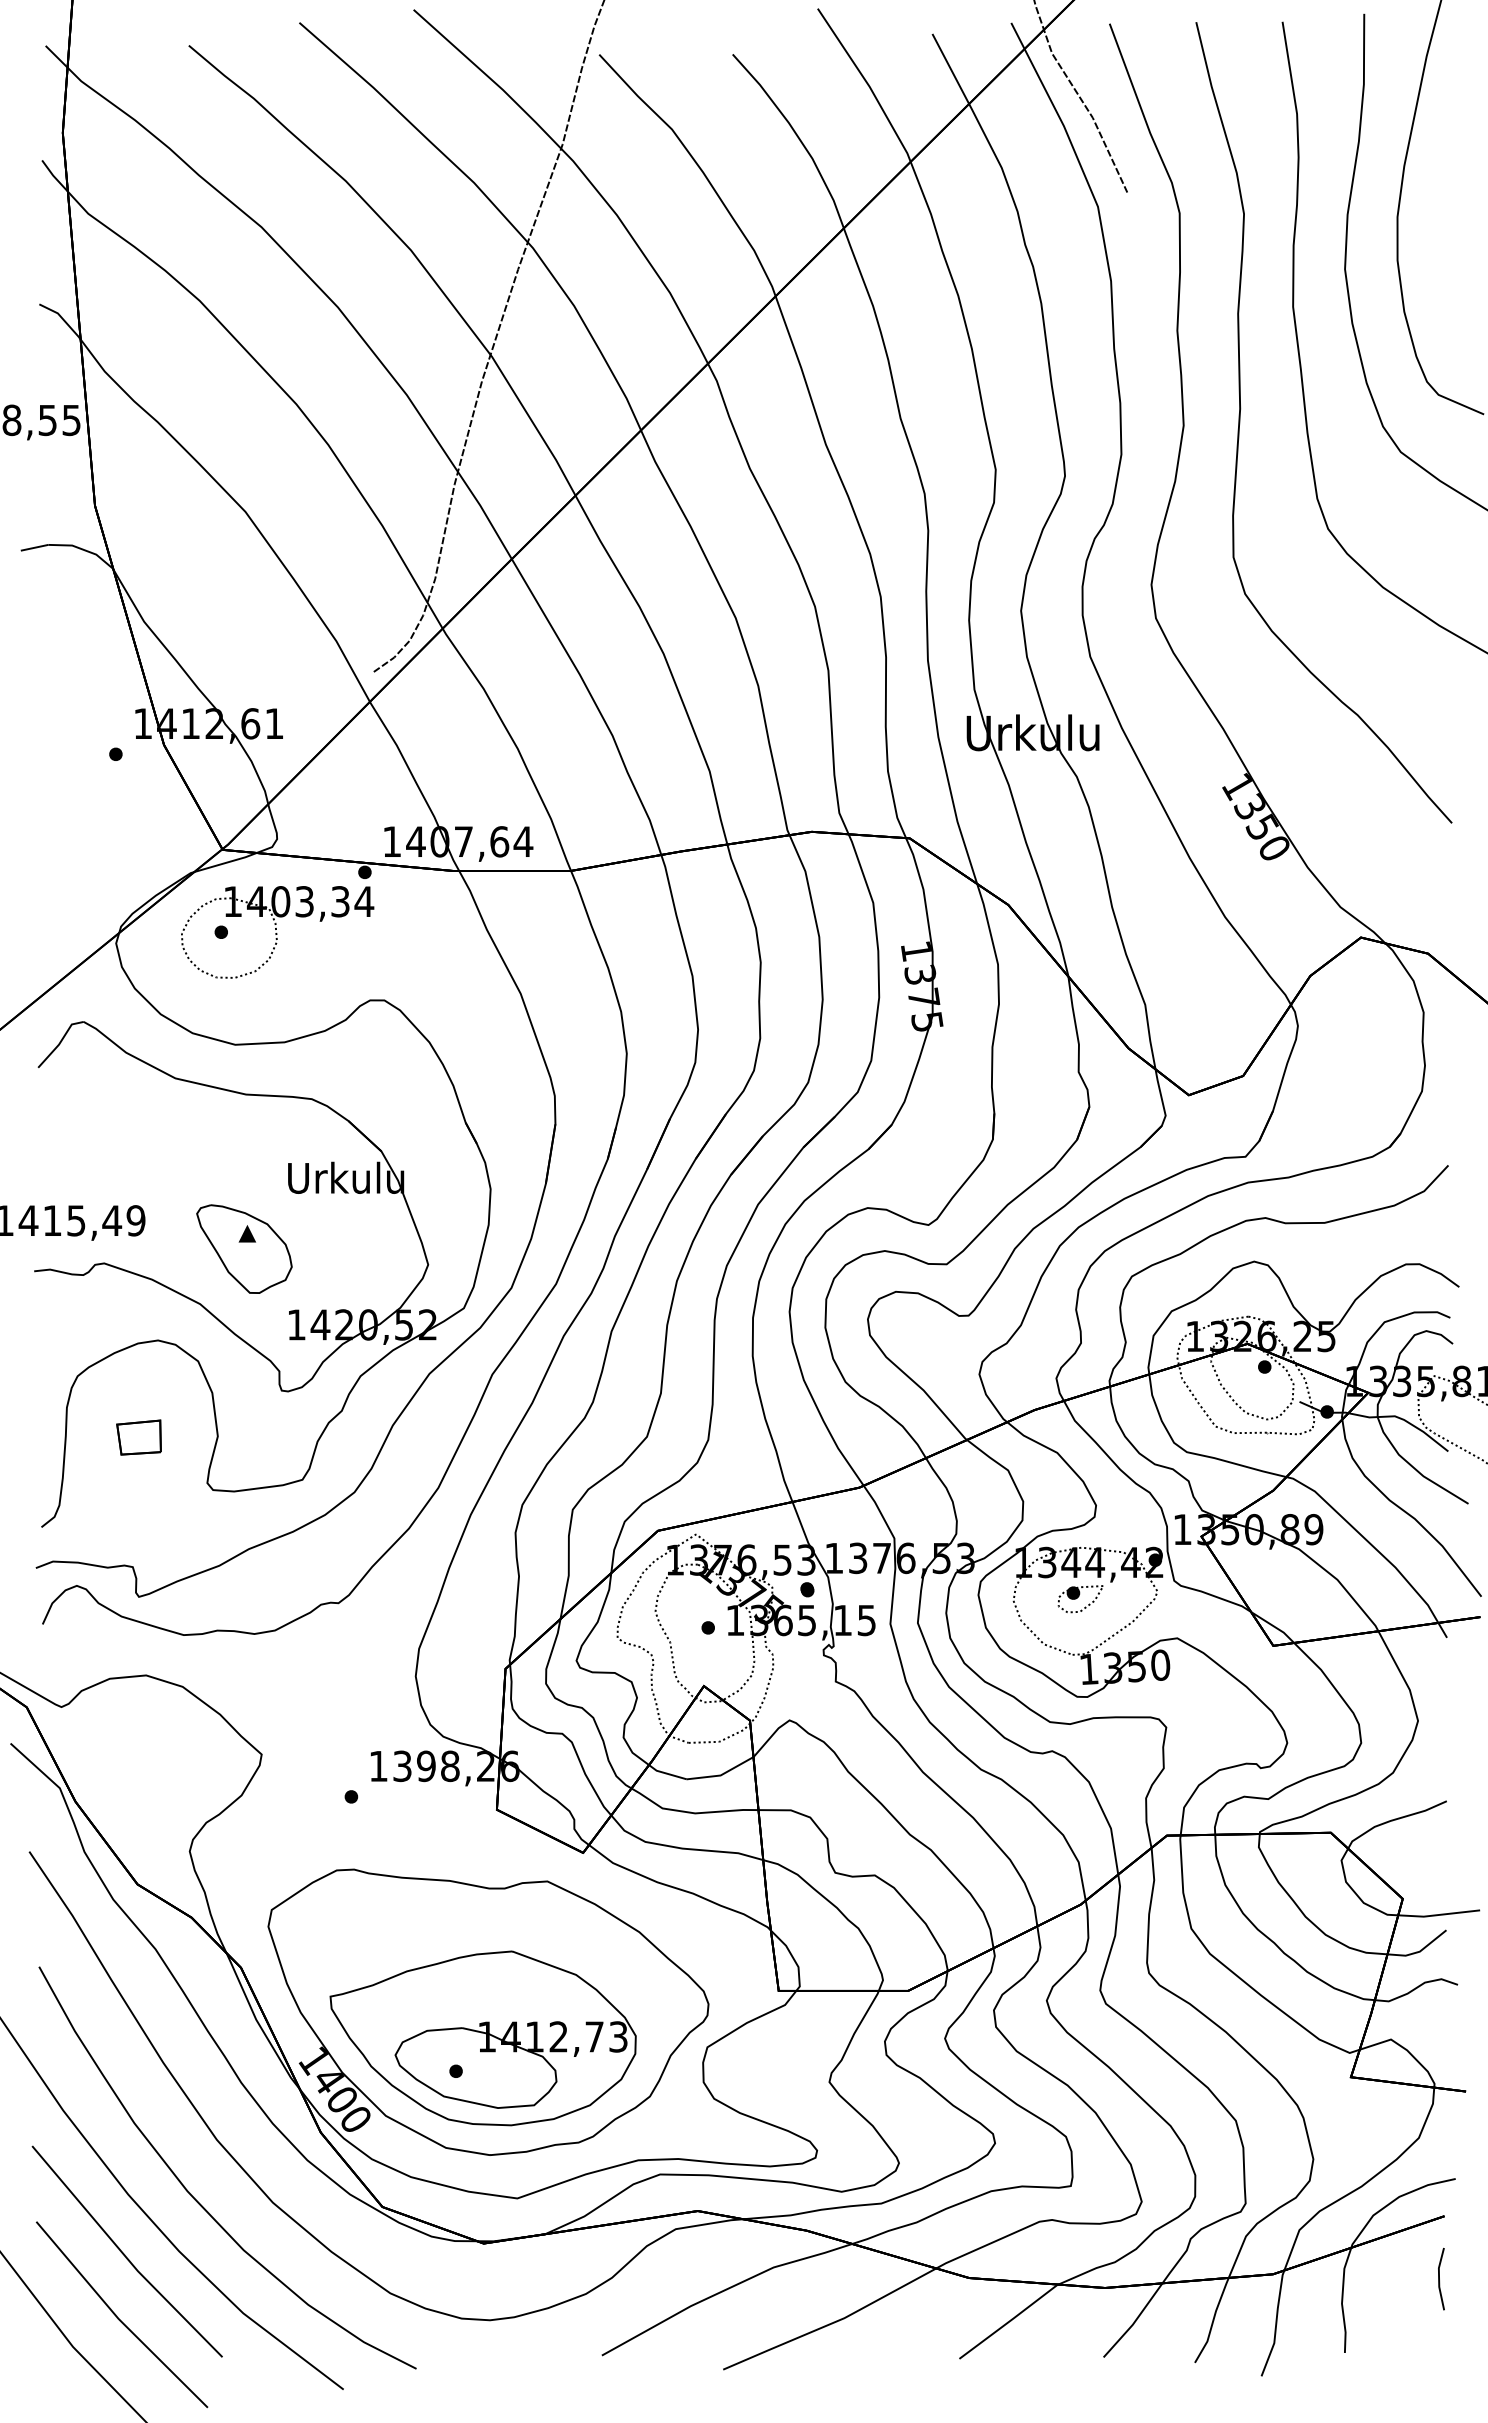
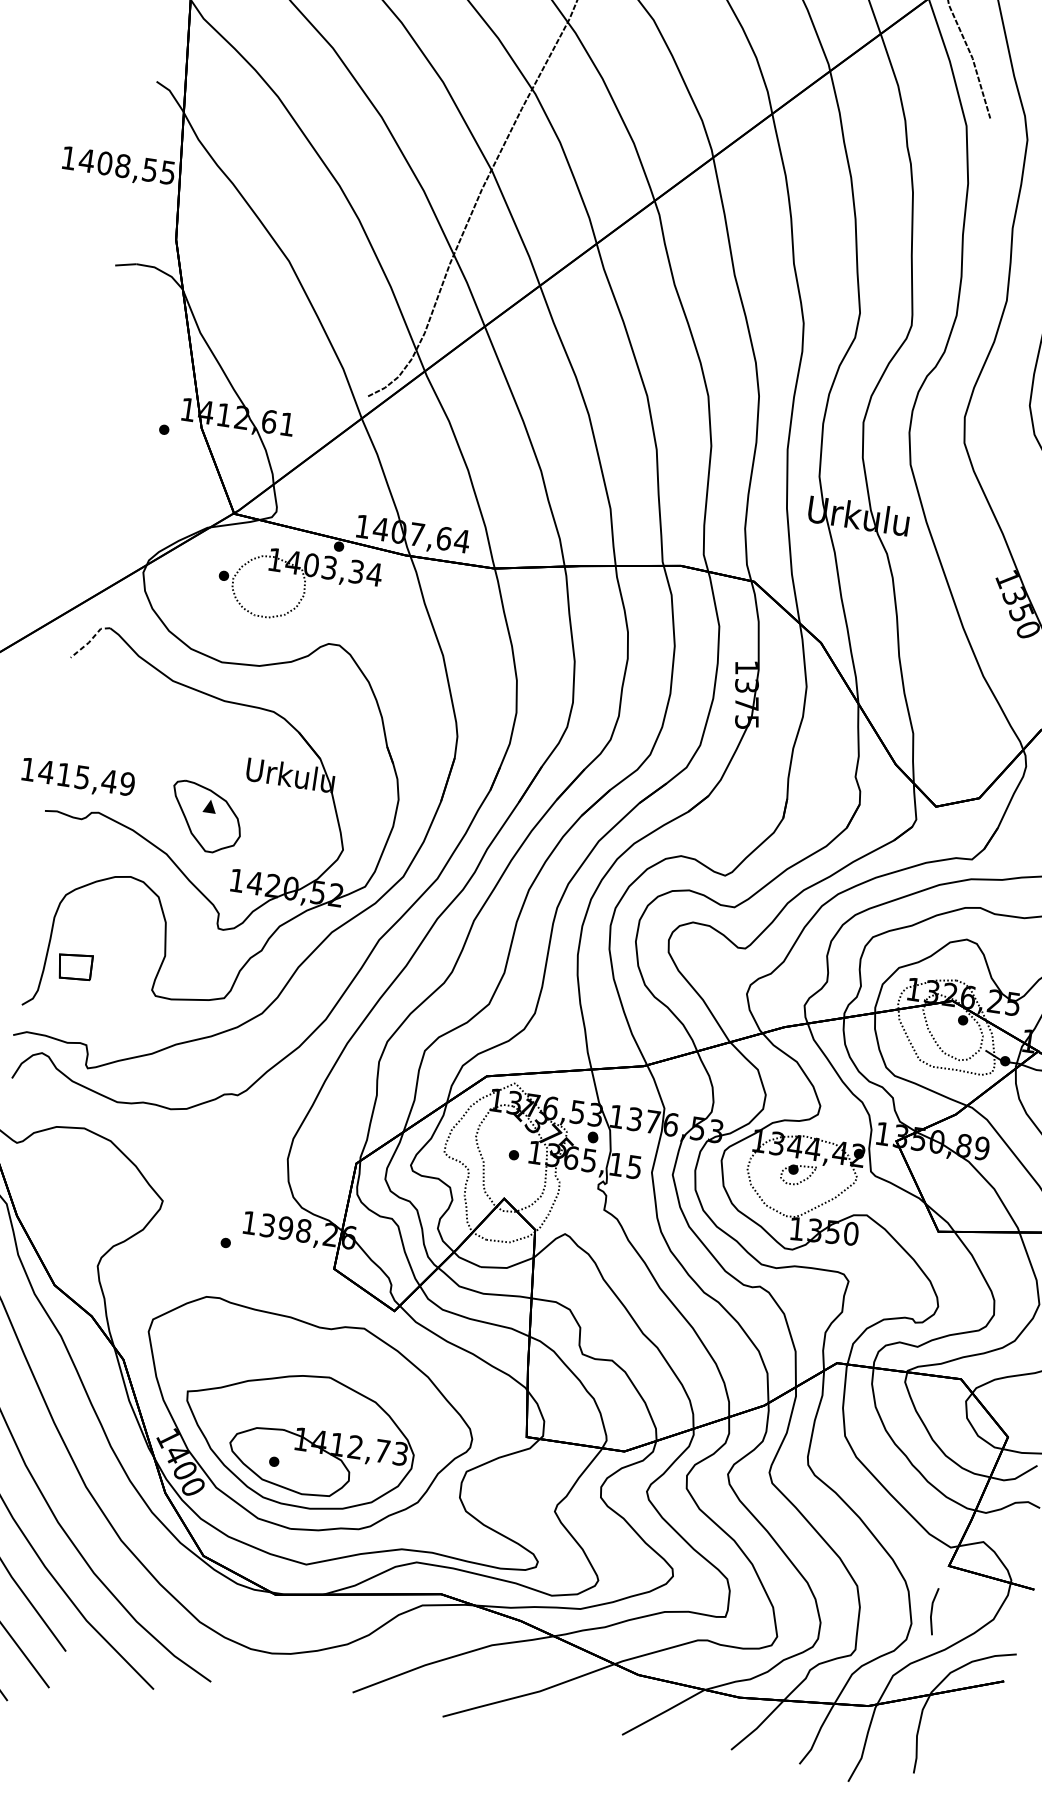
part: (277, 932) -> (305, 588), moved
line: (60, 1043) -> (90, 641), solid -> dashed
part: (138, 1437) -> (74, 966), moved
line: (1439, 2278) -> (932, 1610), moved

